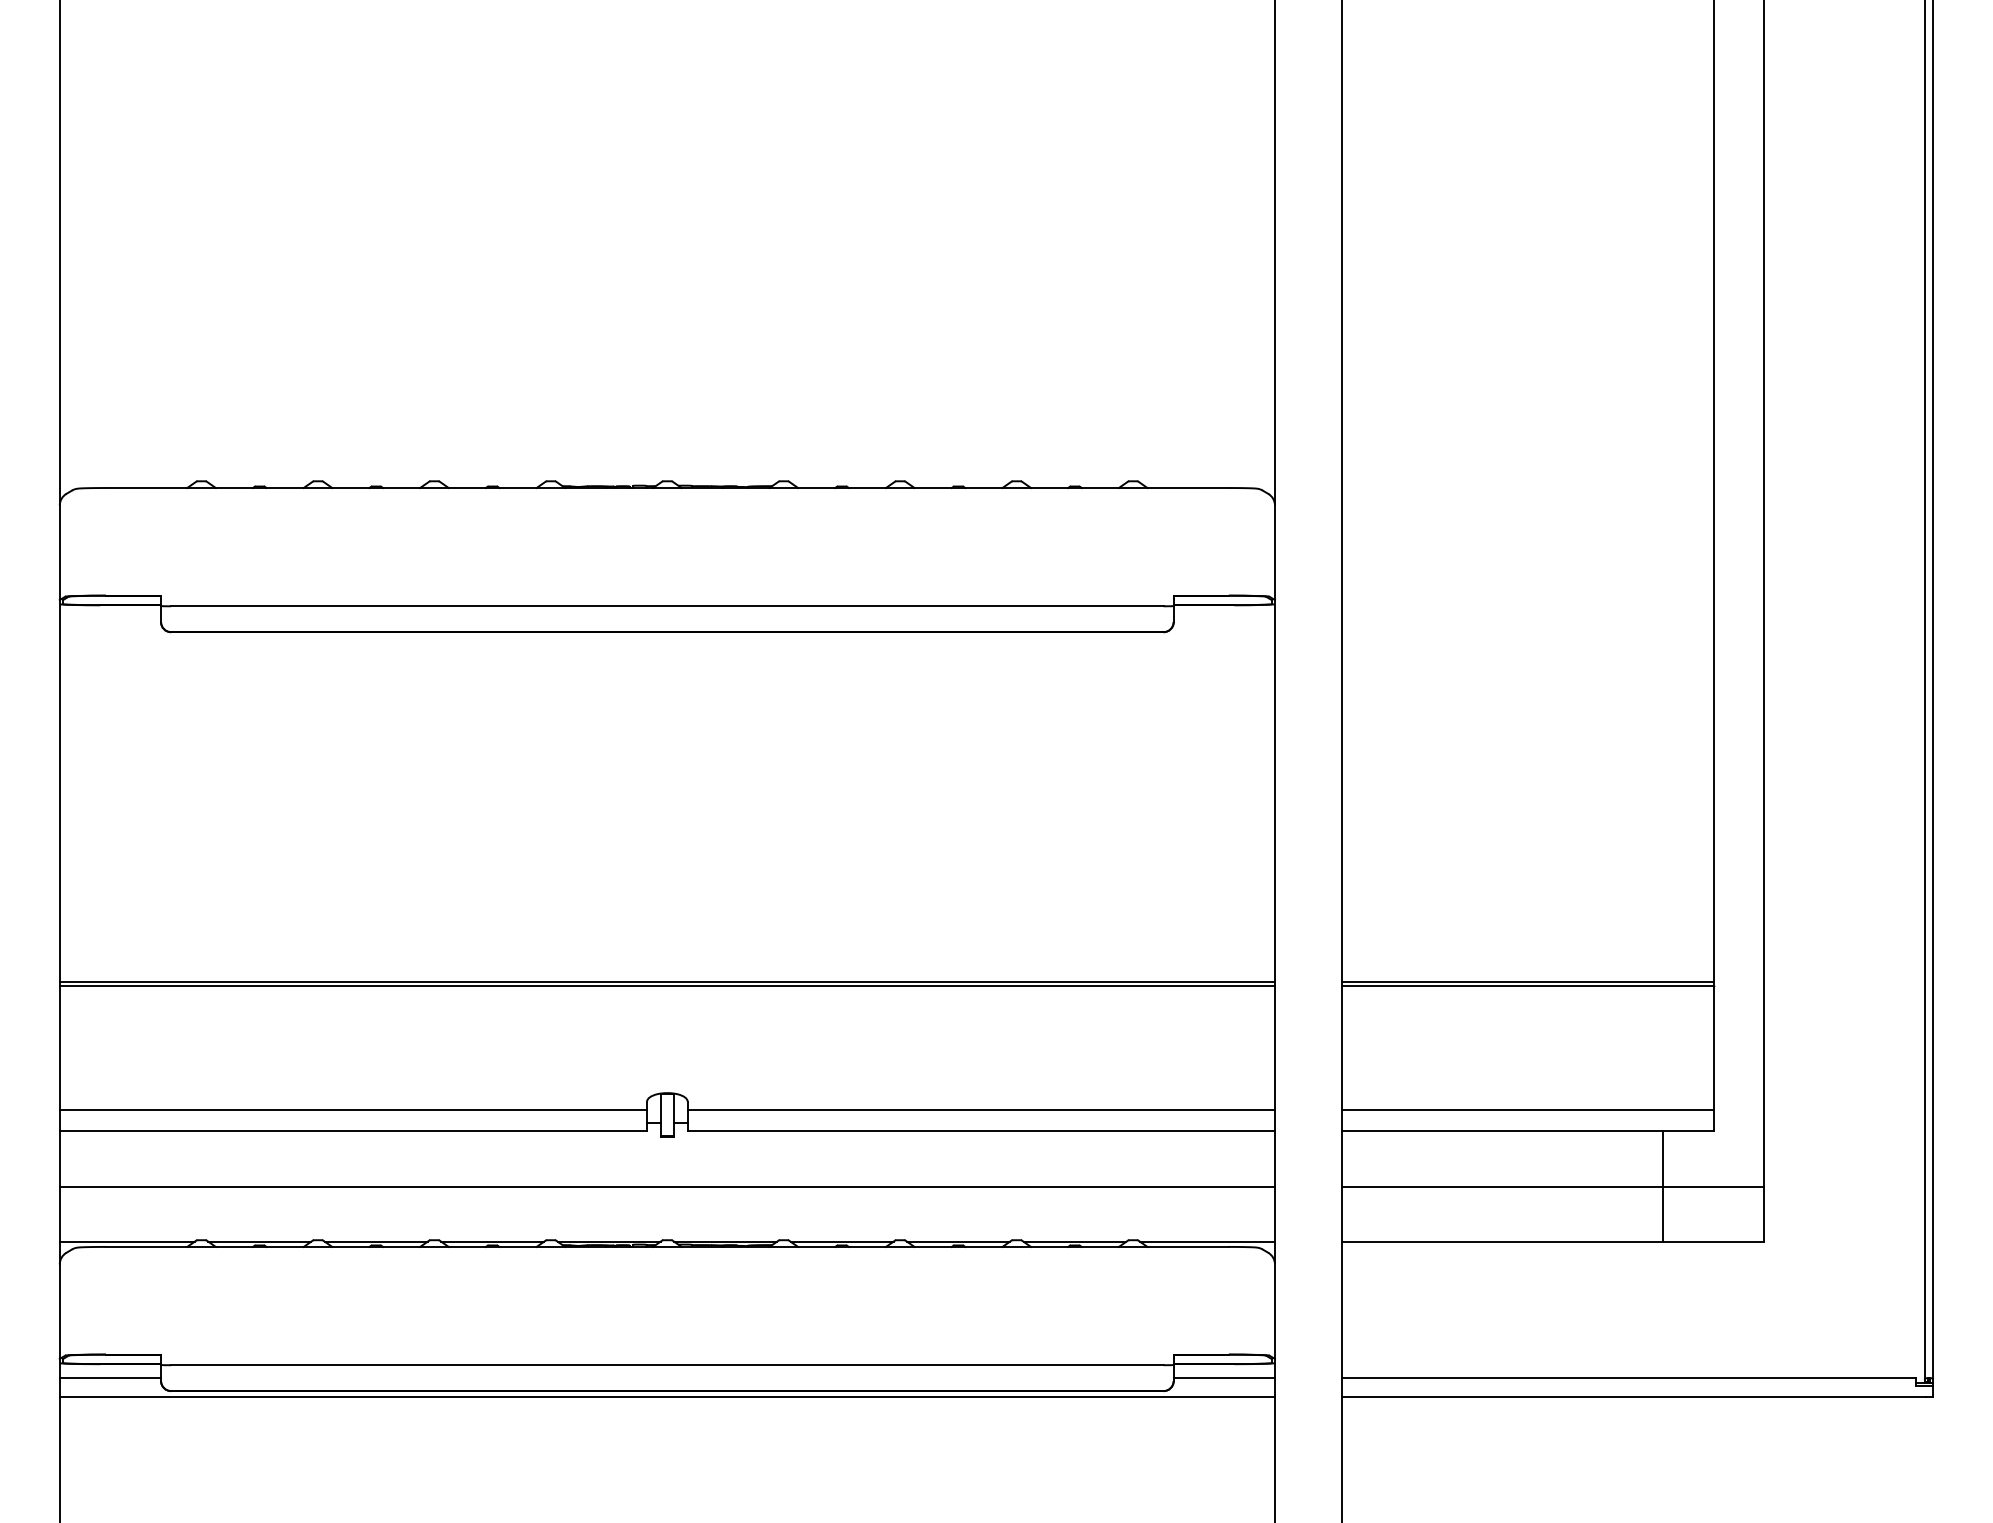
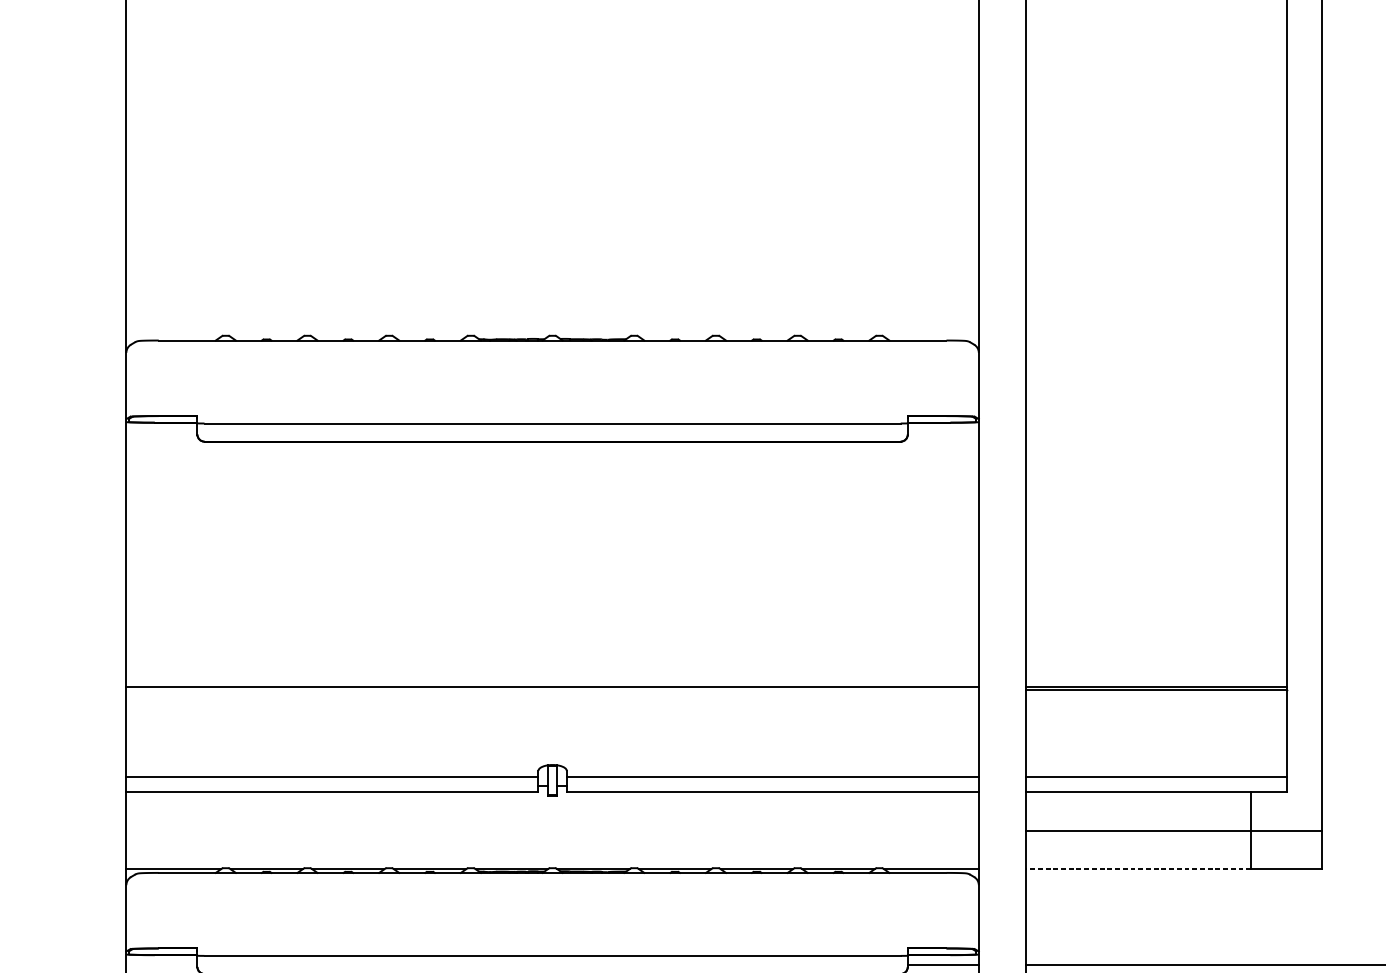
line: (666, 986) -> (551, 690), removed
line: (666, 1186) -> (551, 830), removed
line: (1502, 1241) -> (1138, 869), solid -> dashed
line: (110, 1377) -> (161, 964), removed

